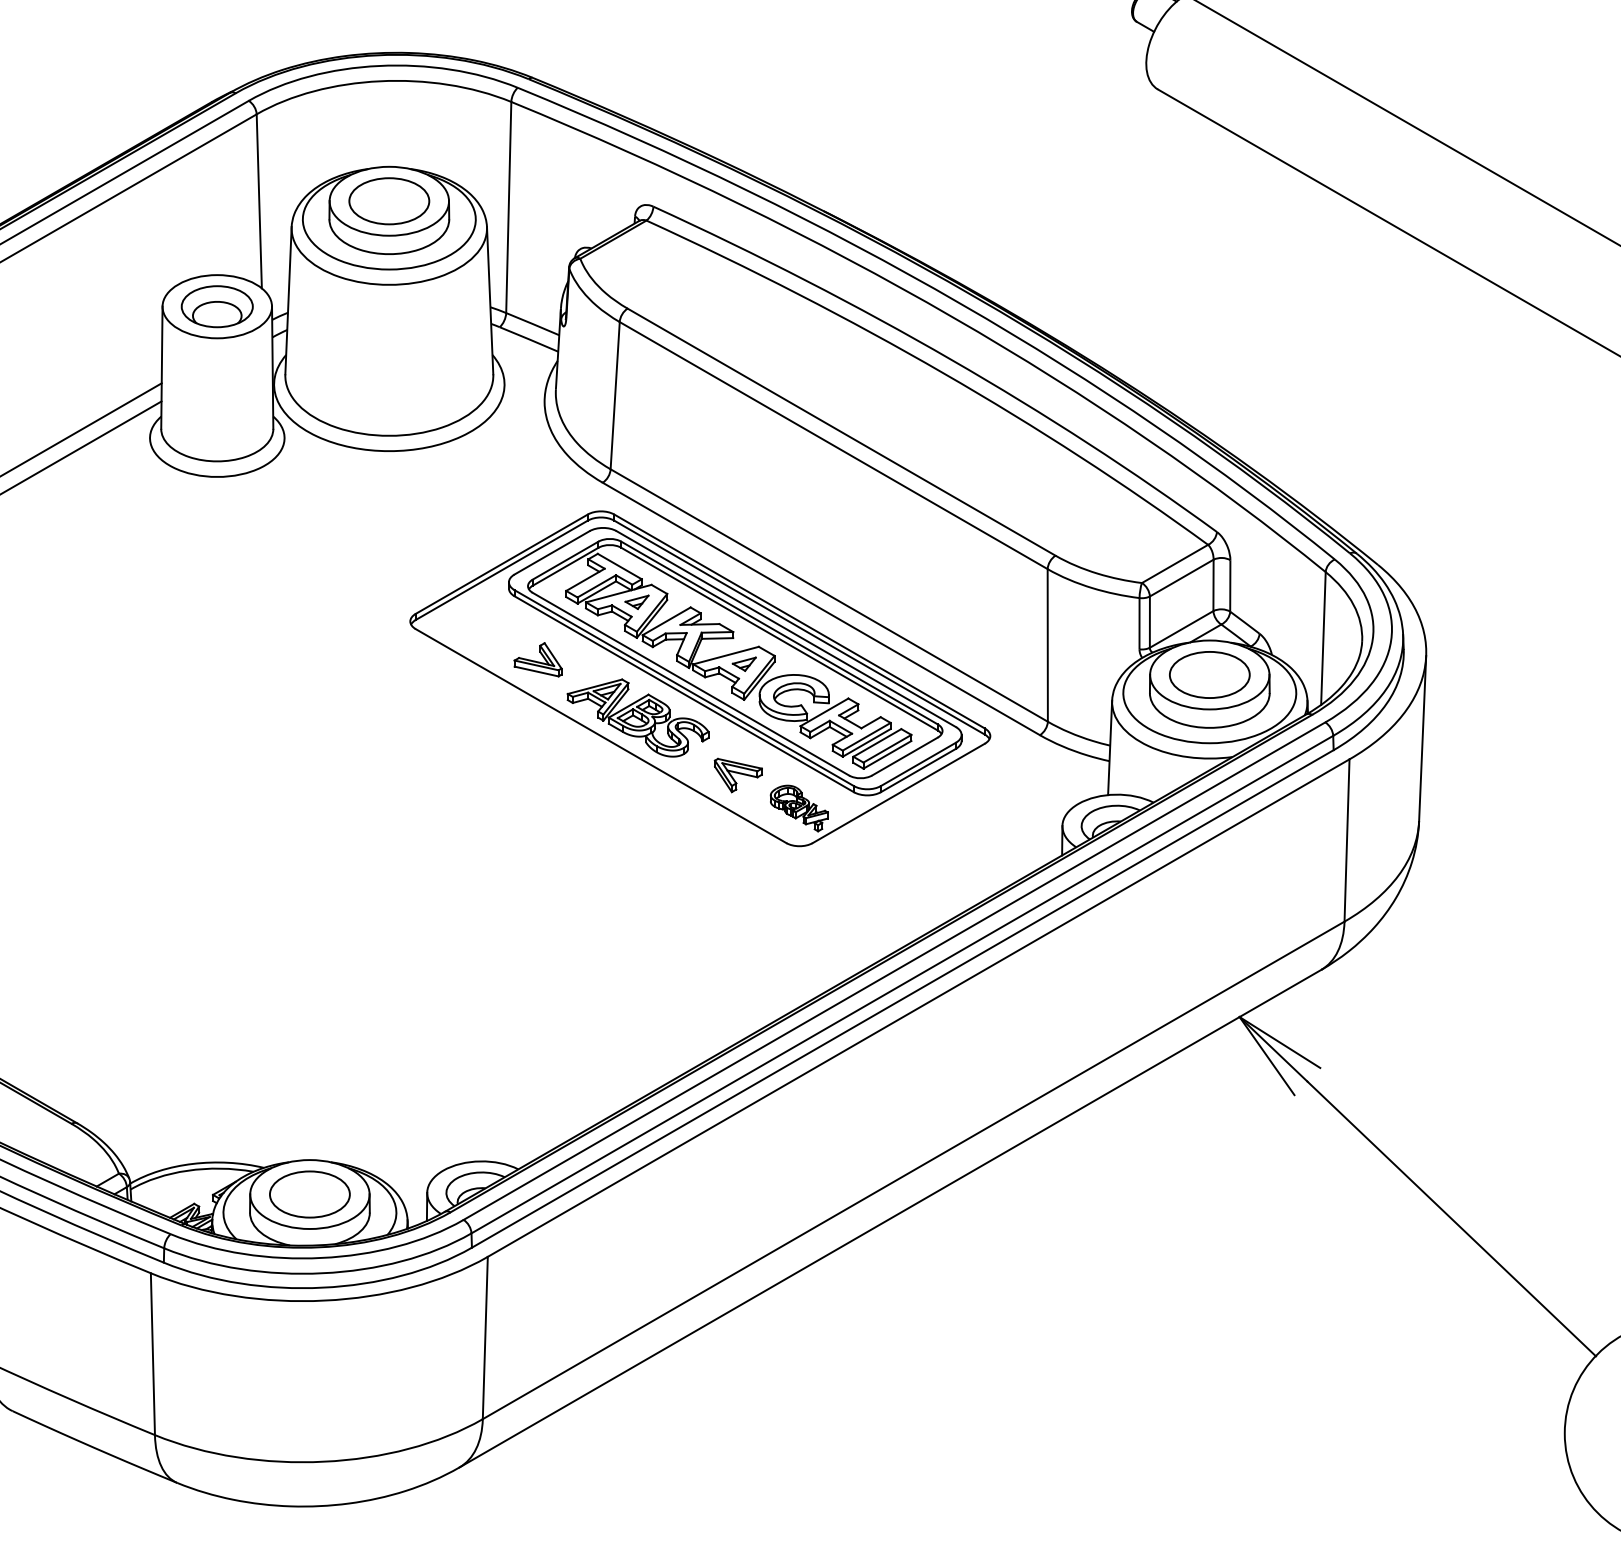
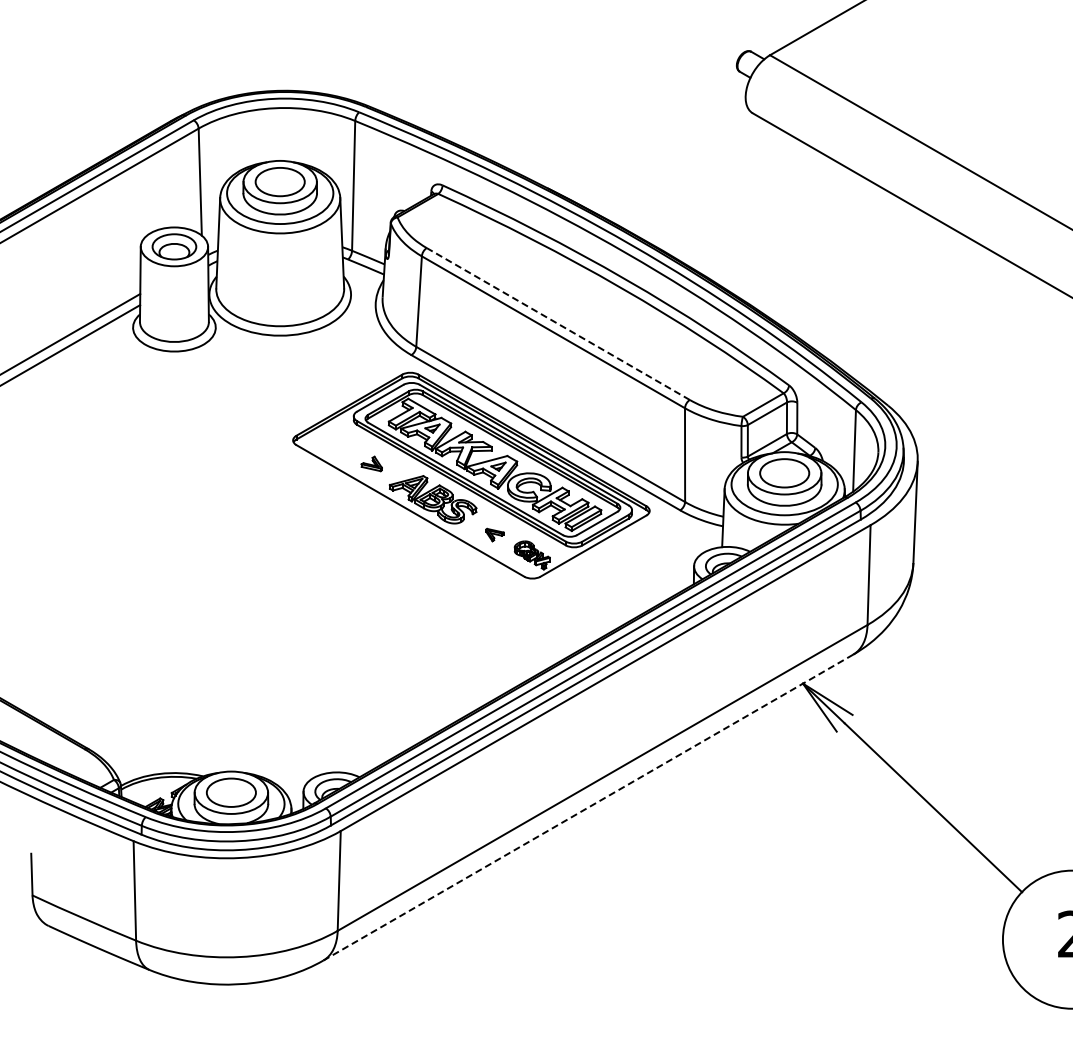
line: (841, 432) -> (558, 324), solid -> dashed
part: (537, 659) -> (371, 463), size x0.7
part: (737, 774) -> (494, 534), size x0.6
line: (890, 1218) -> (588, 807), solid -> dashed

